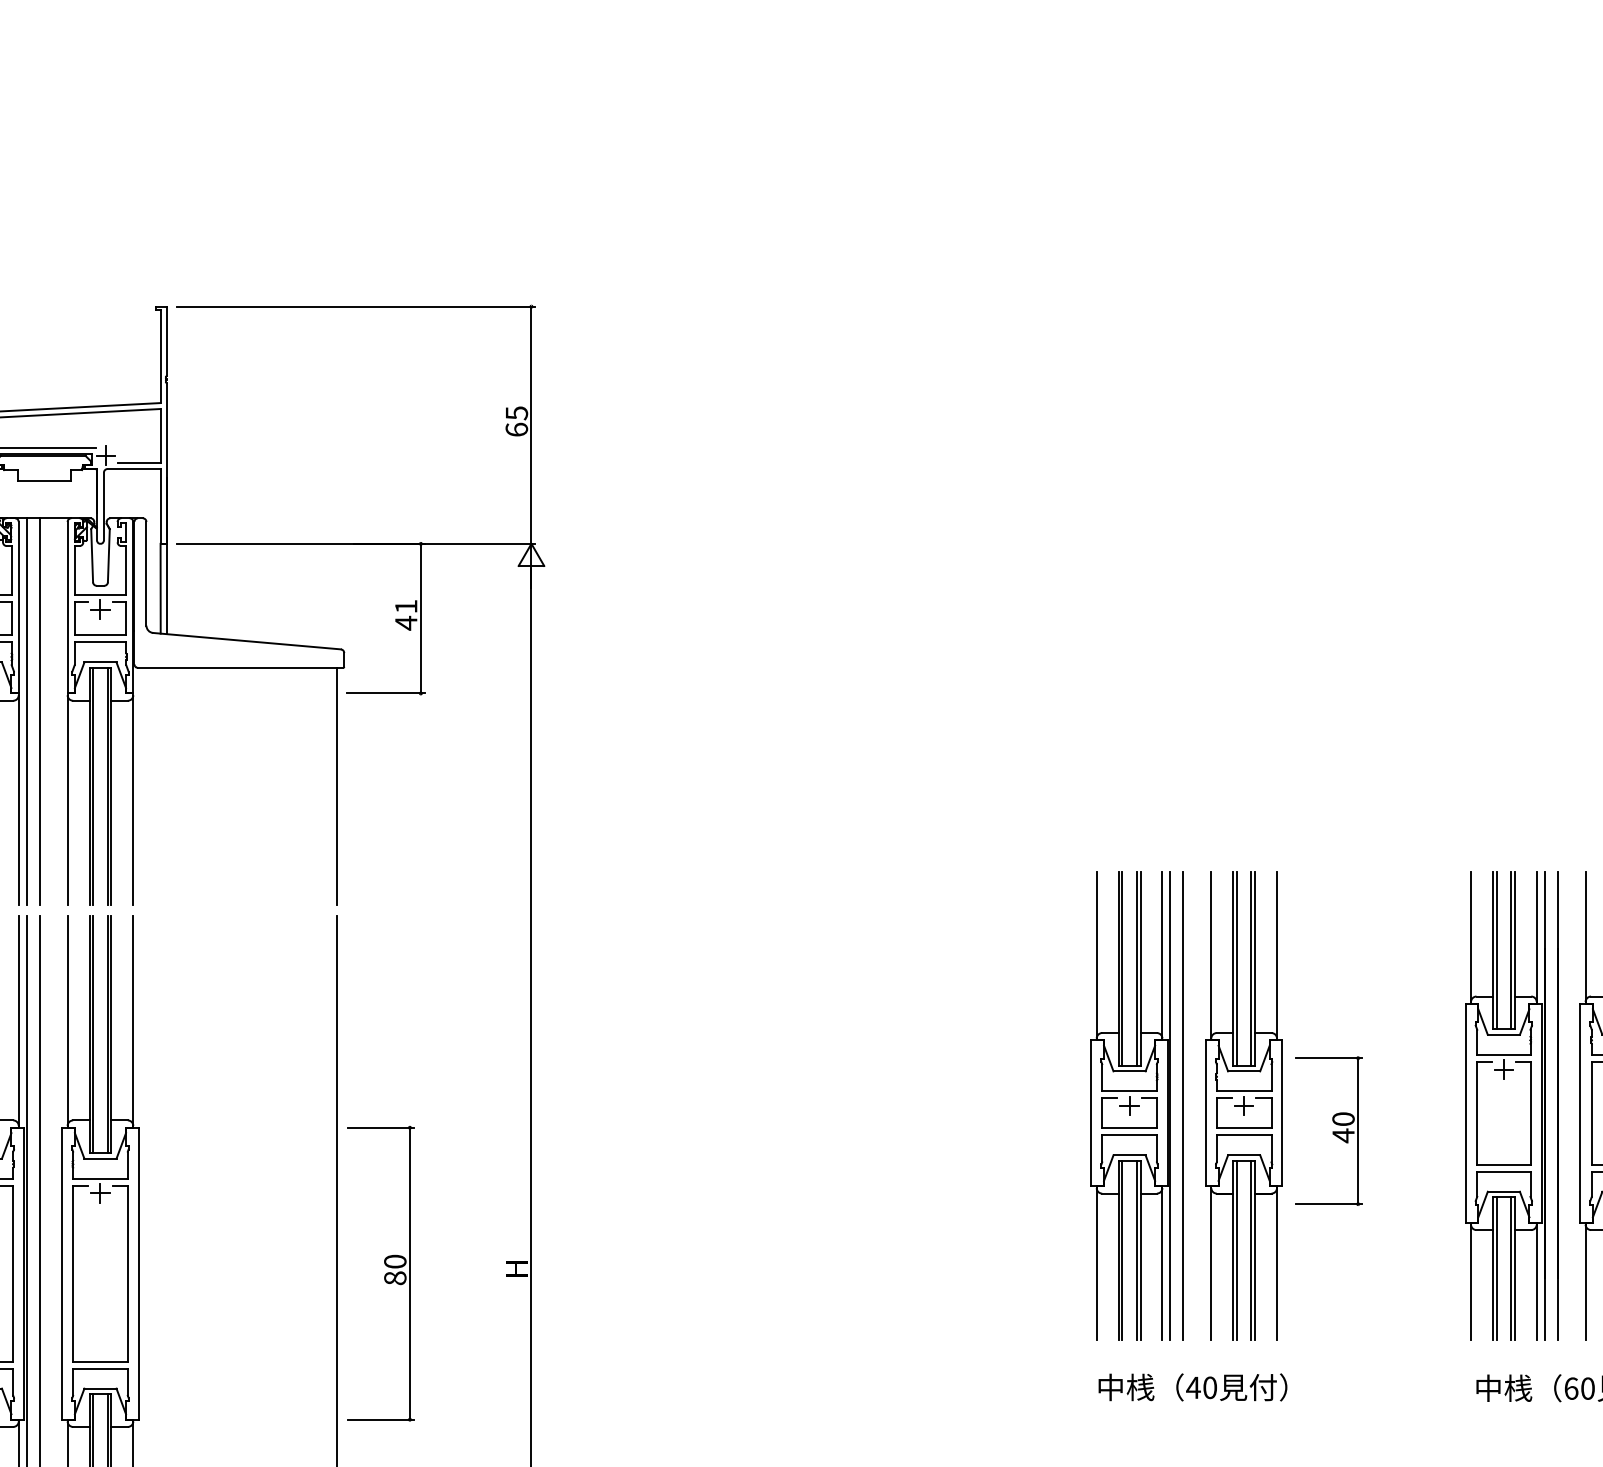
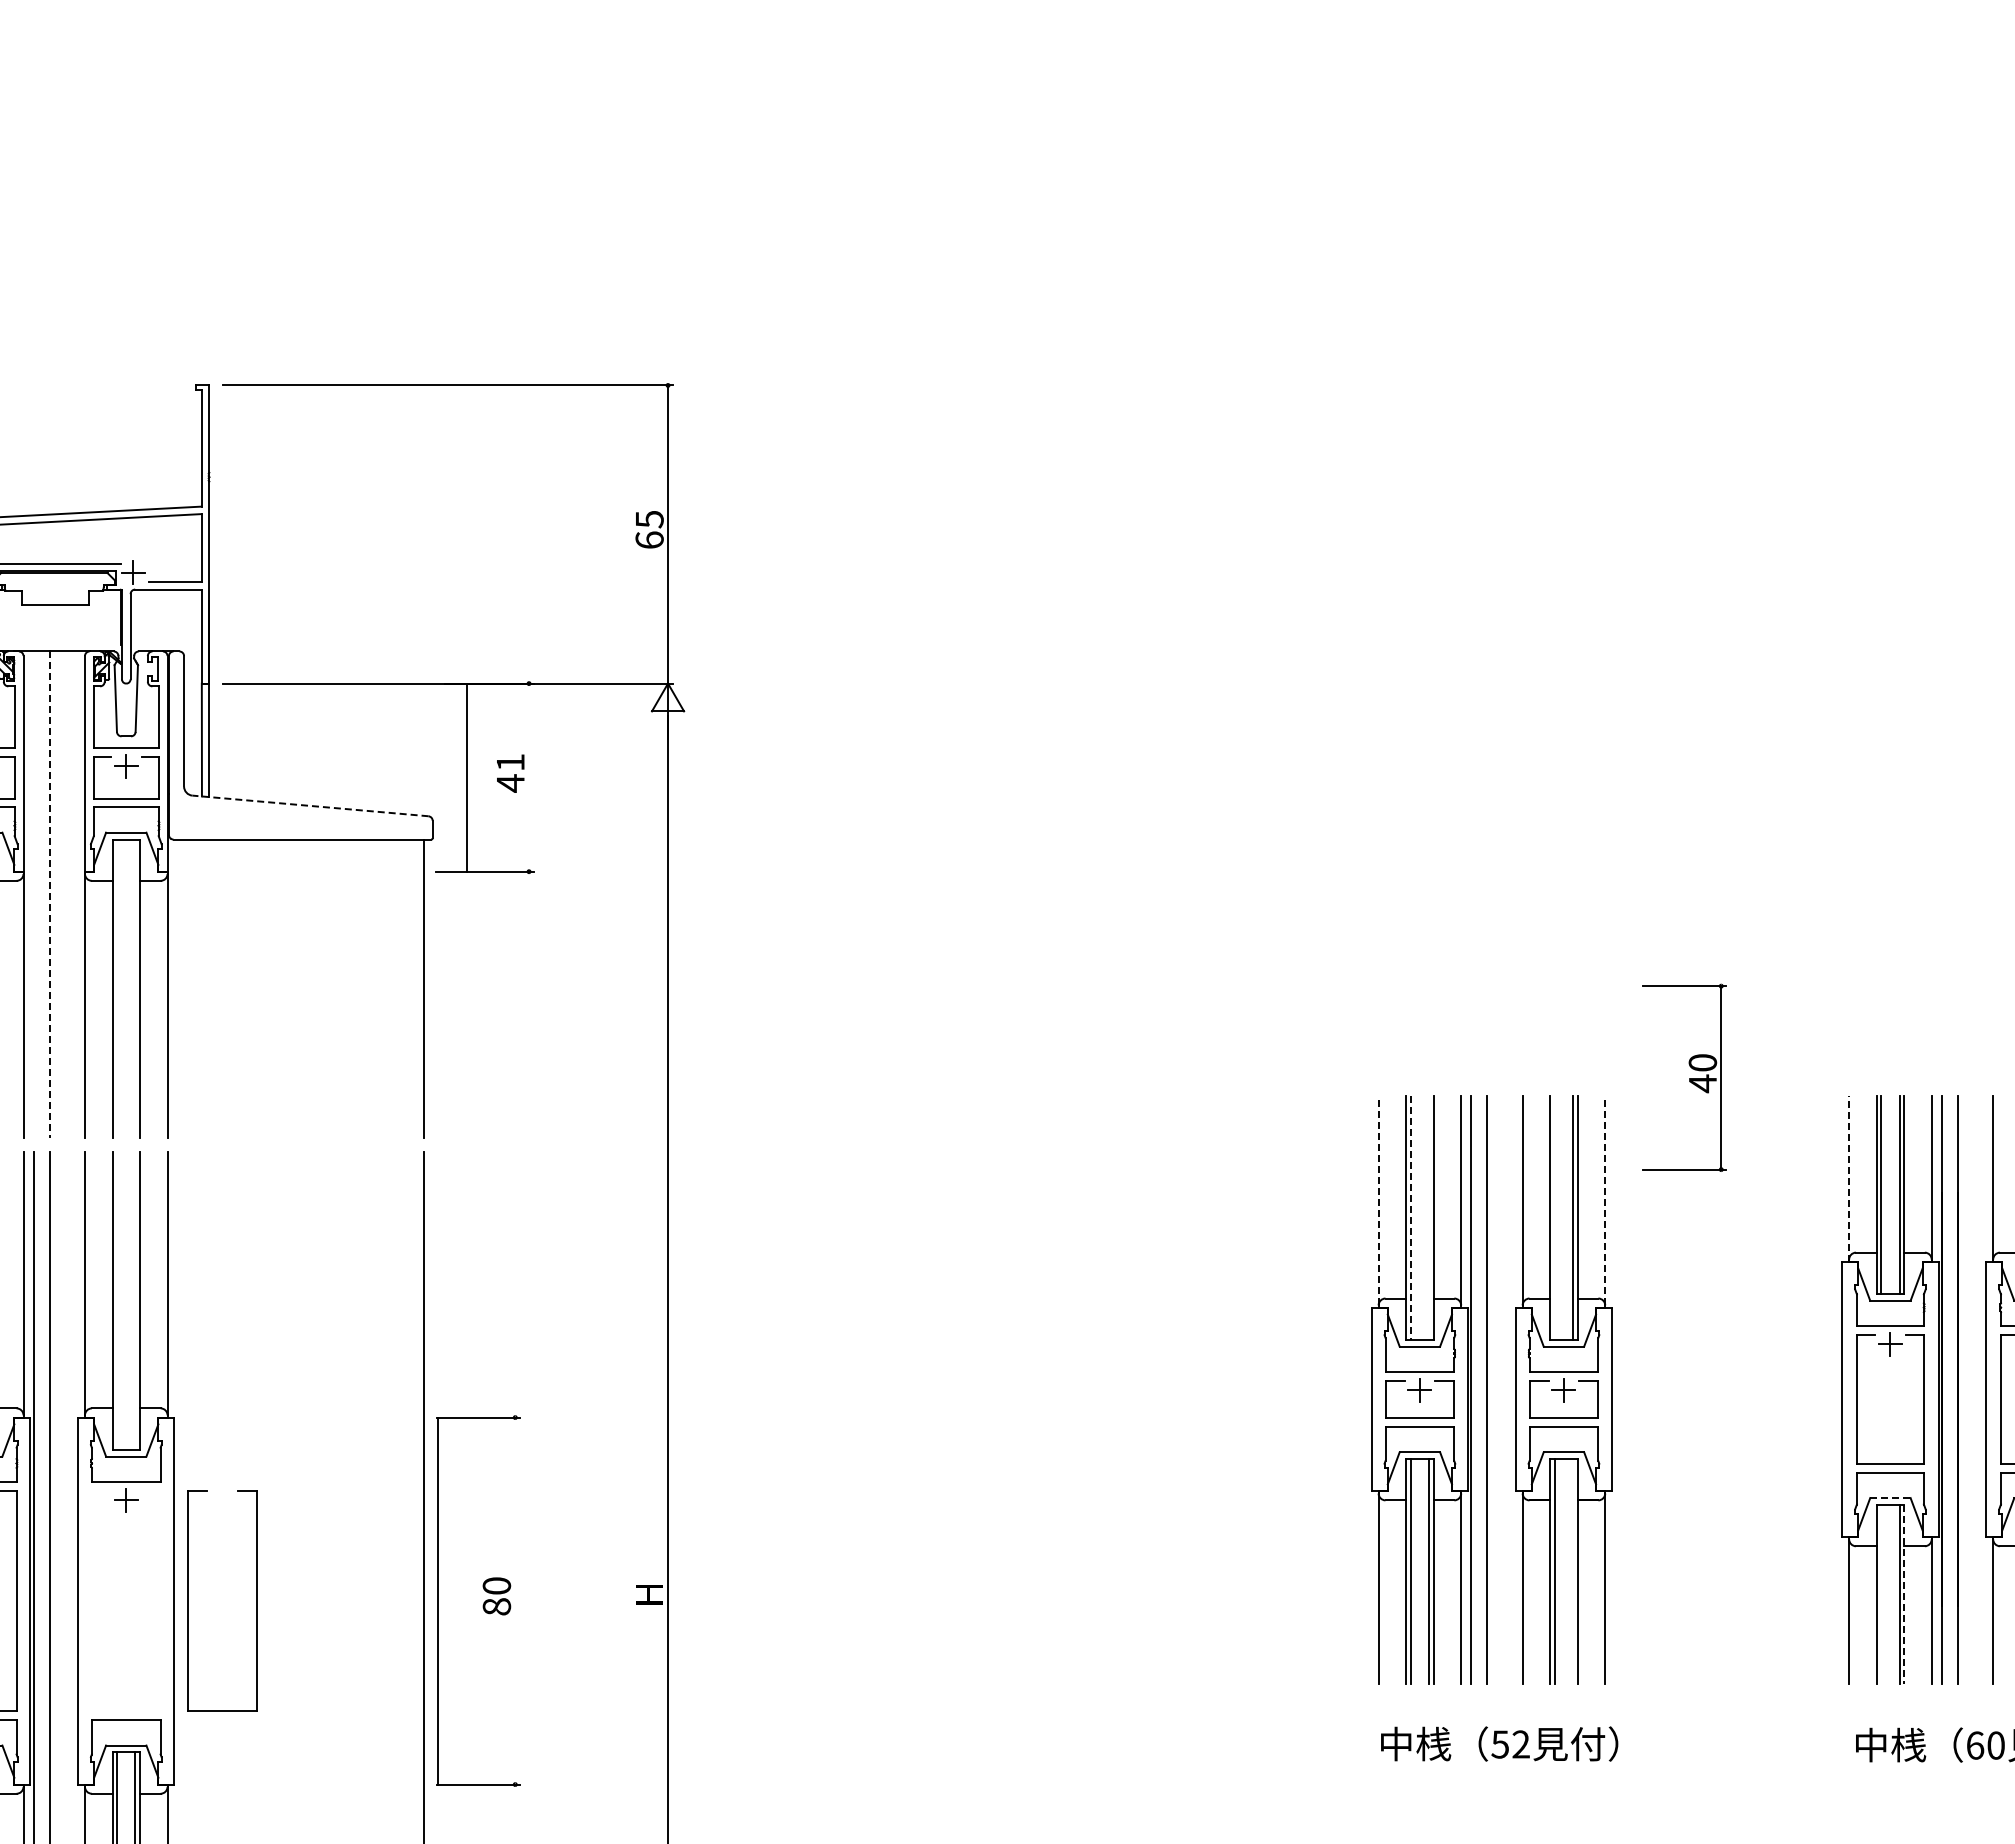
line: (421, 618) -> (467, 777), moved
line: (247, 640) -> (310, 805), solid -> dashed
line: (26, 711) -> (33, 894), removed
line: (39, 712) -> (49, 895), solid -> dashed
line: (93, 786) -> (117, 988), removed
line: (107, 786) -> (135, 988), removed
line: (1471, 938) -> (1849, 1179), solid -> dashed
line: (1096, 955) -> (1378, 1200), solid -> dashed
line: (1277, 955) -> (1605, 1200), solid -> dashed
line: (1137, 968) -> (1429, 1217), removed
line: (1236, 968) -> (1554, 1217), removed
line: (1122, 969) -> (1410, 1218), solid -> dashed
line: (93, 1034) -> (117, 1300), removed
line: (107, 1034) -> (135, 1300), removed
part: (1328, 1130) -> (1684, 1077), moved
line: (1503, 1192) -> (1890, 1498), solid -> dashed
line: (1251, 1250) -> (1573, 1571), removed
line: (1496, 1268) -> (1881, 1594), removed
line: (1515, 1268) -> (1904, 1594), solid -> dashed
part: (73, 1273) -> (188, 1600), moved
line: (410, 1273) -> (438, 1600), moved
text: (1200, 1387) -> (1509, 1744), 40 -> 52

